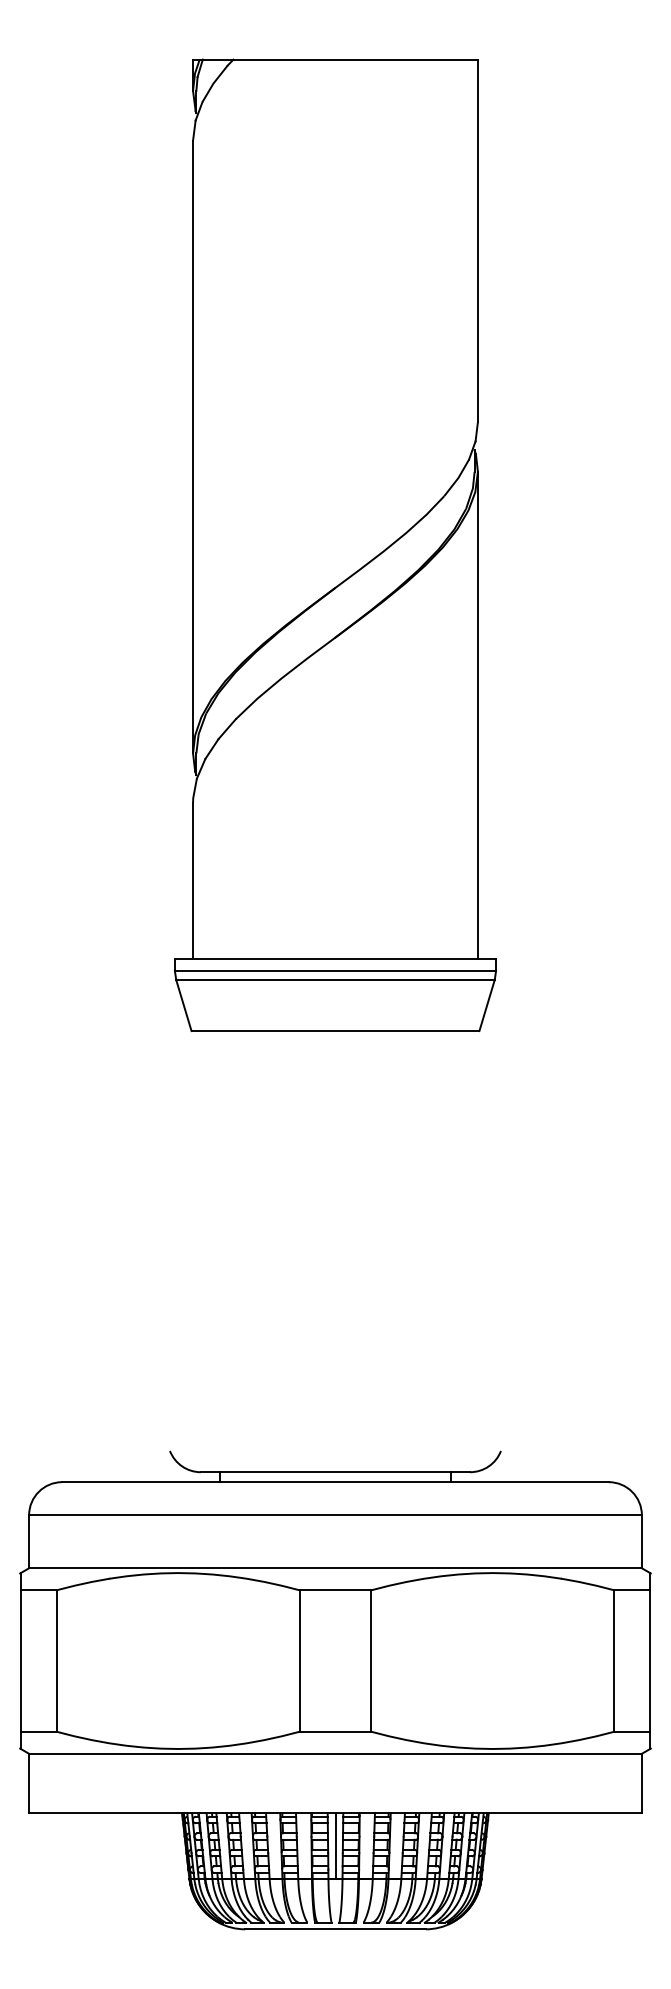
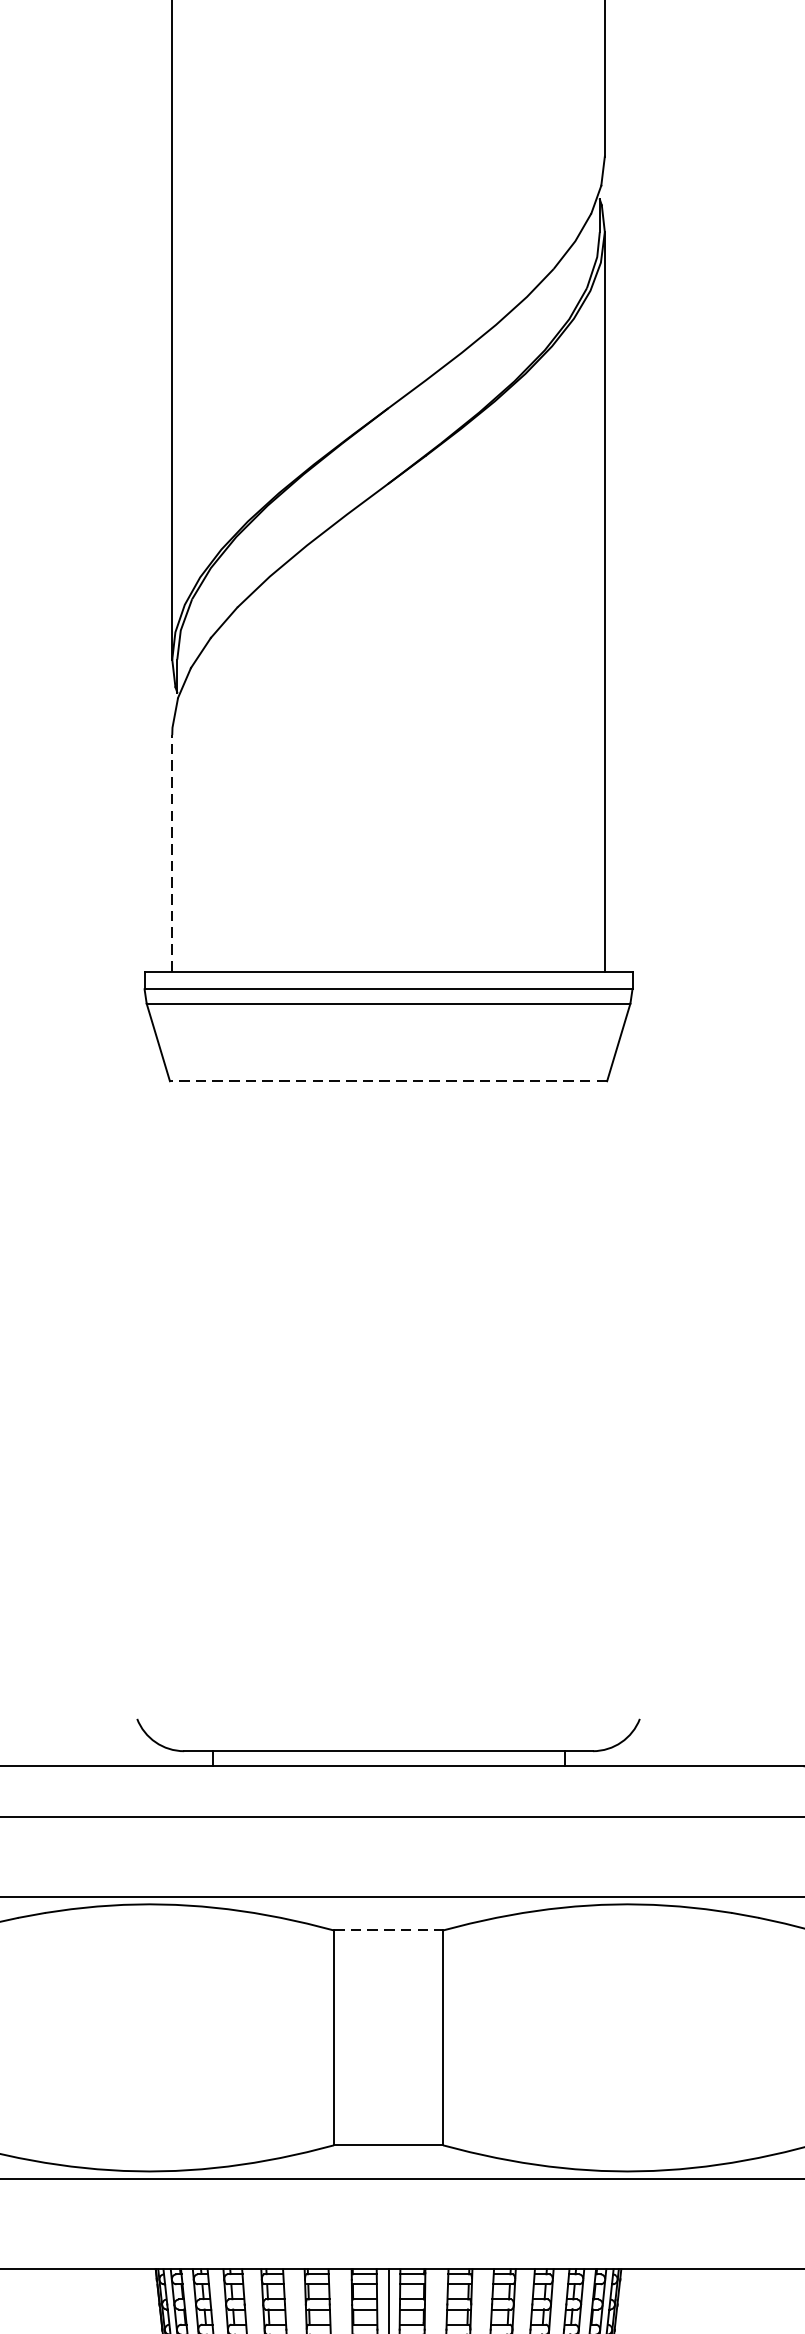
line: (193, 880) -> (172, 852), solid -> dashed
line: (335, 1031) -> (388, 1081), solid -> dashed
line: (335, 1590) -> (388, 1930), solid -> dashed

